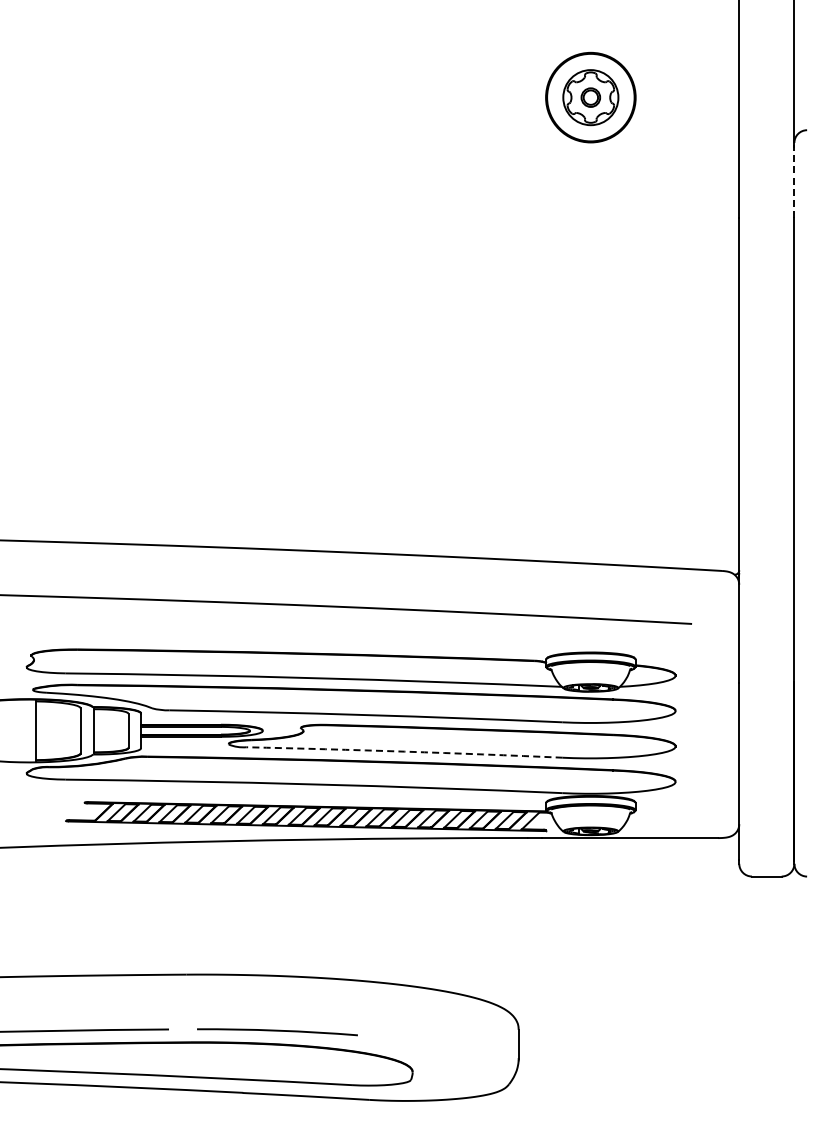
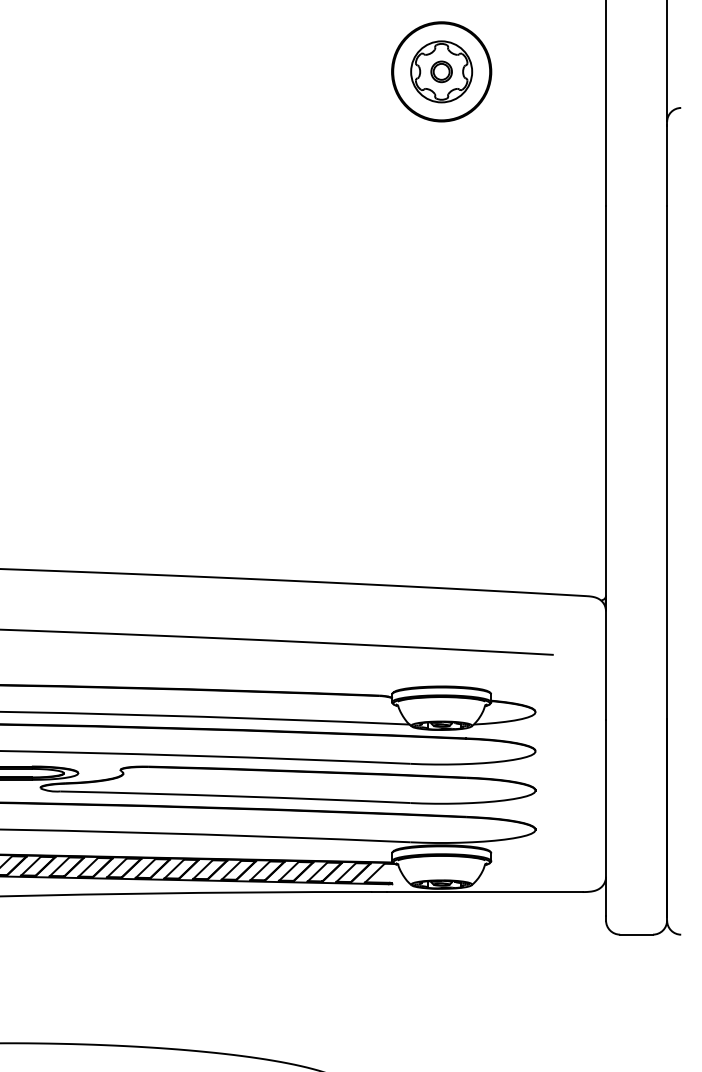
line: (794, 182) -> (667, 165), dashed -> solid
arc: (404, 751) -> (235, 796), dashed -> solid

